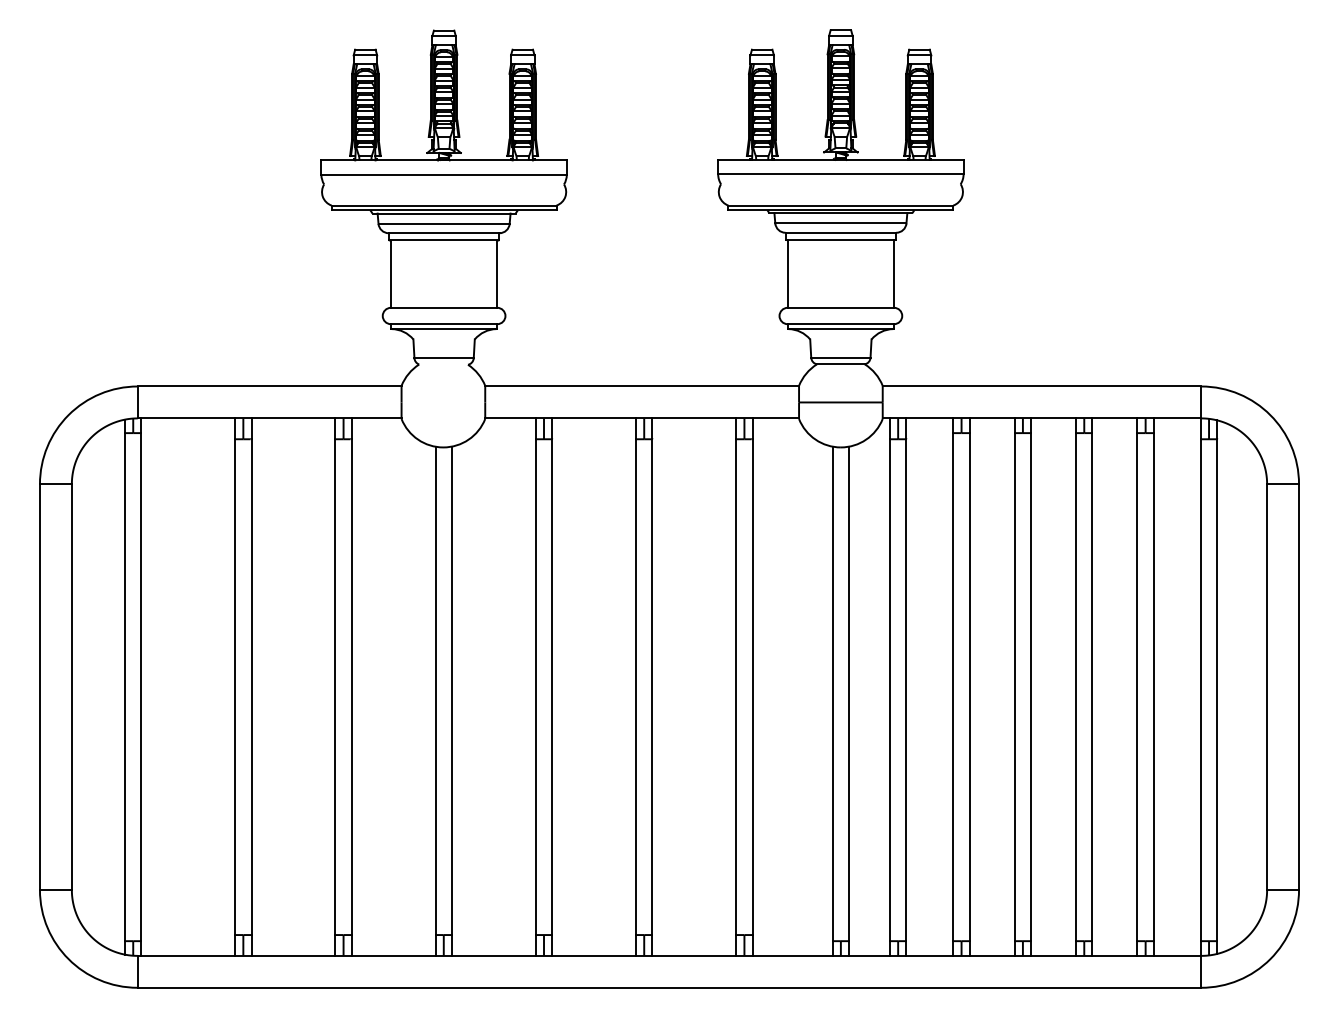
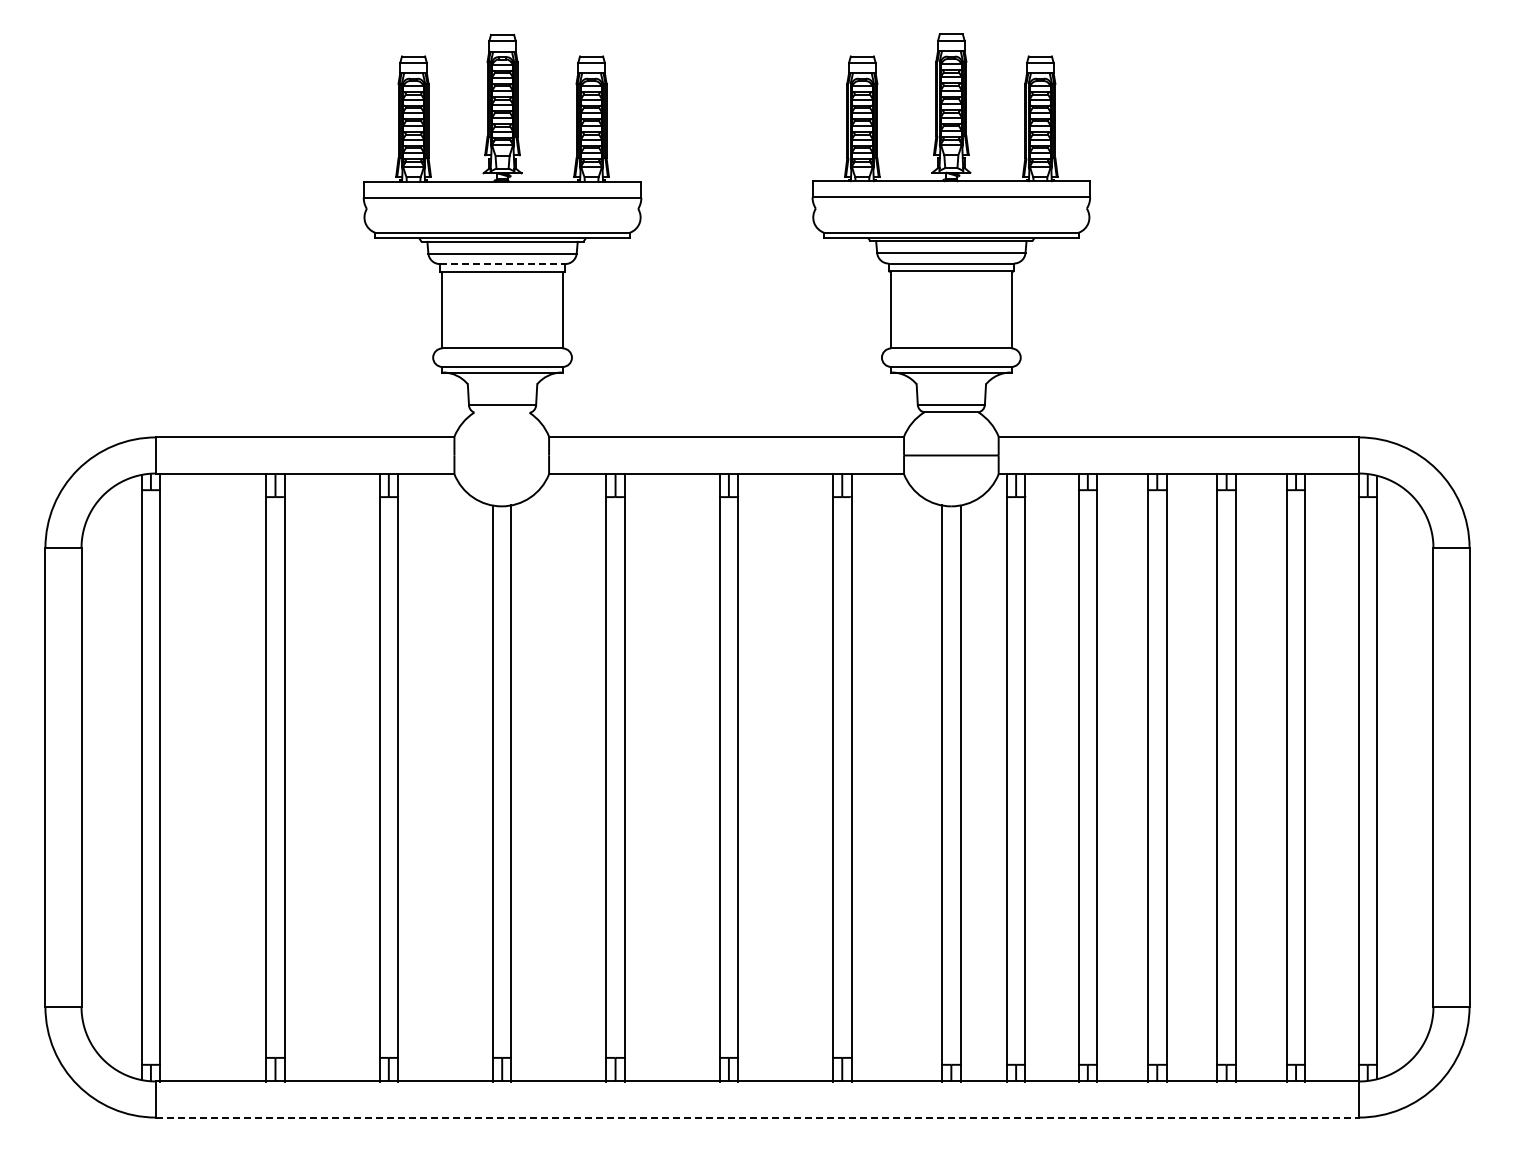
line: (444, 233) -> (502, 264), solid -> dashed
line: (670, 987) -> (758, 1117), solid -> dashed

